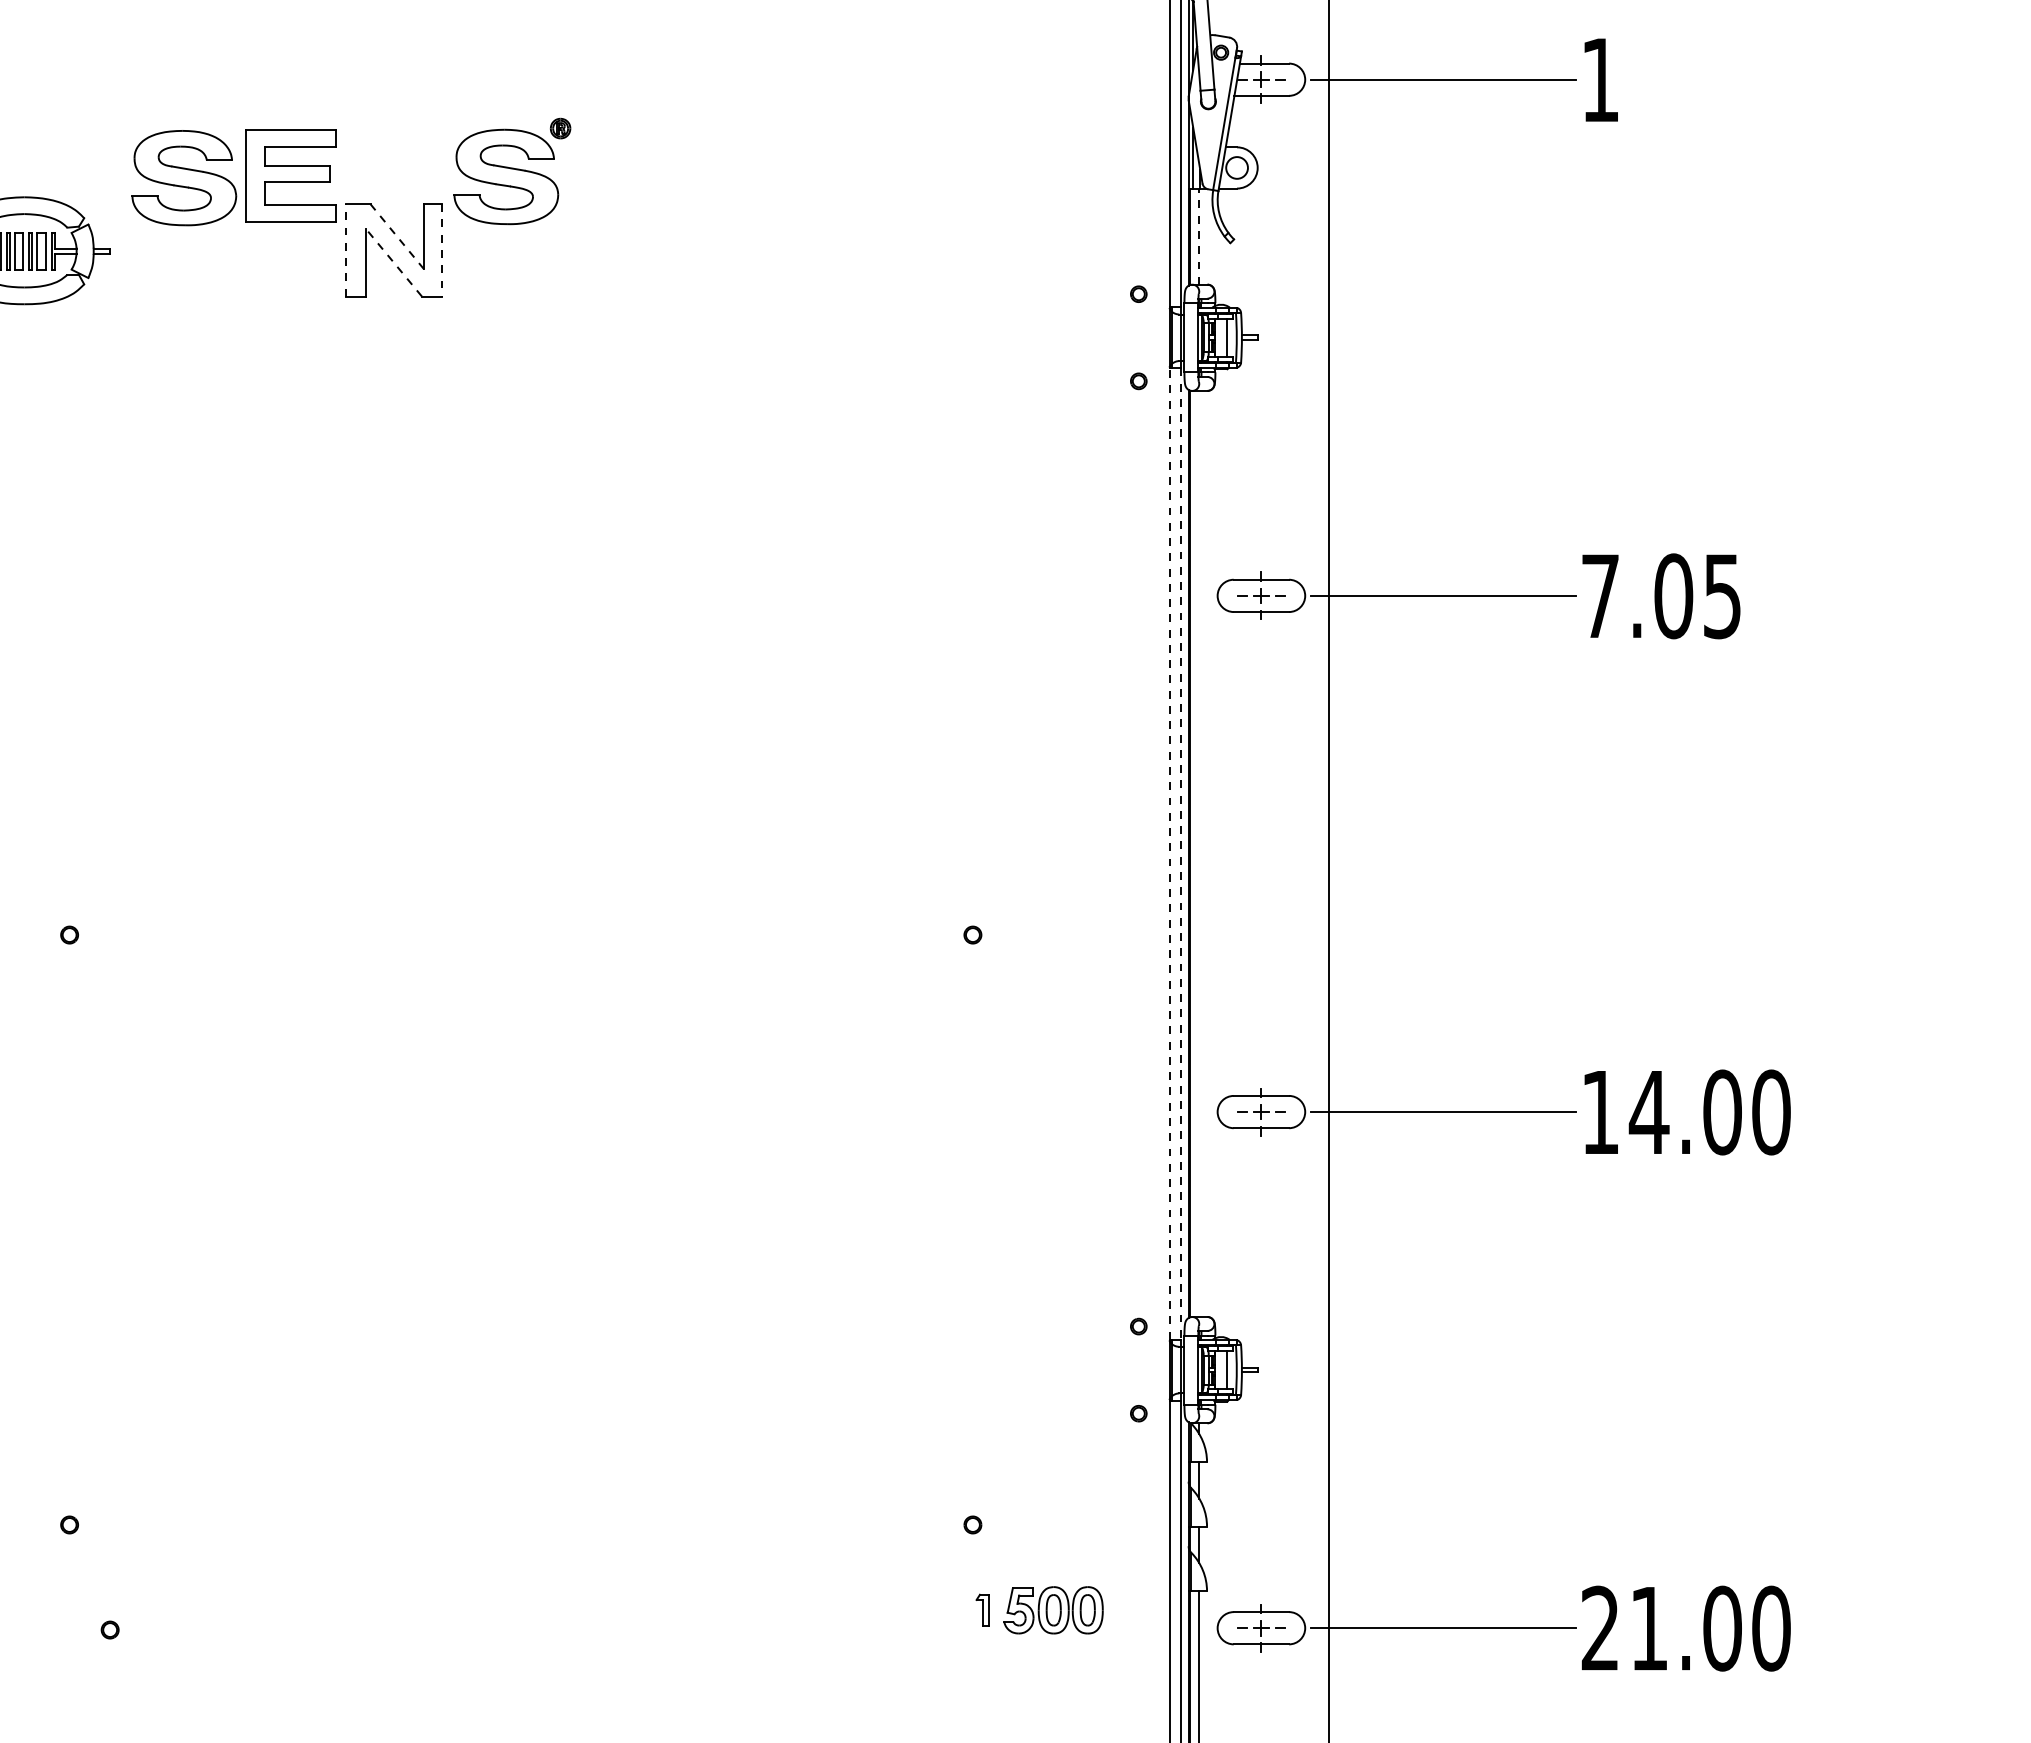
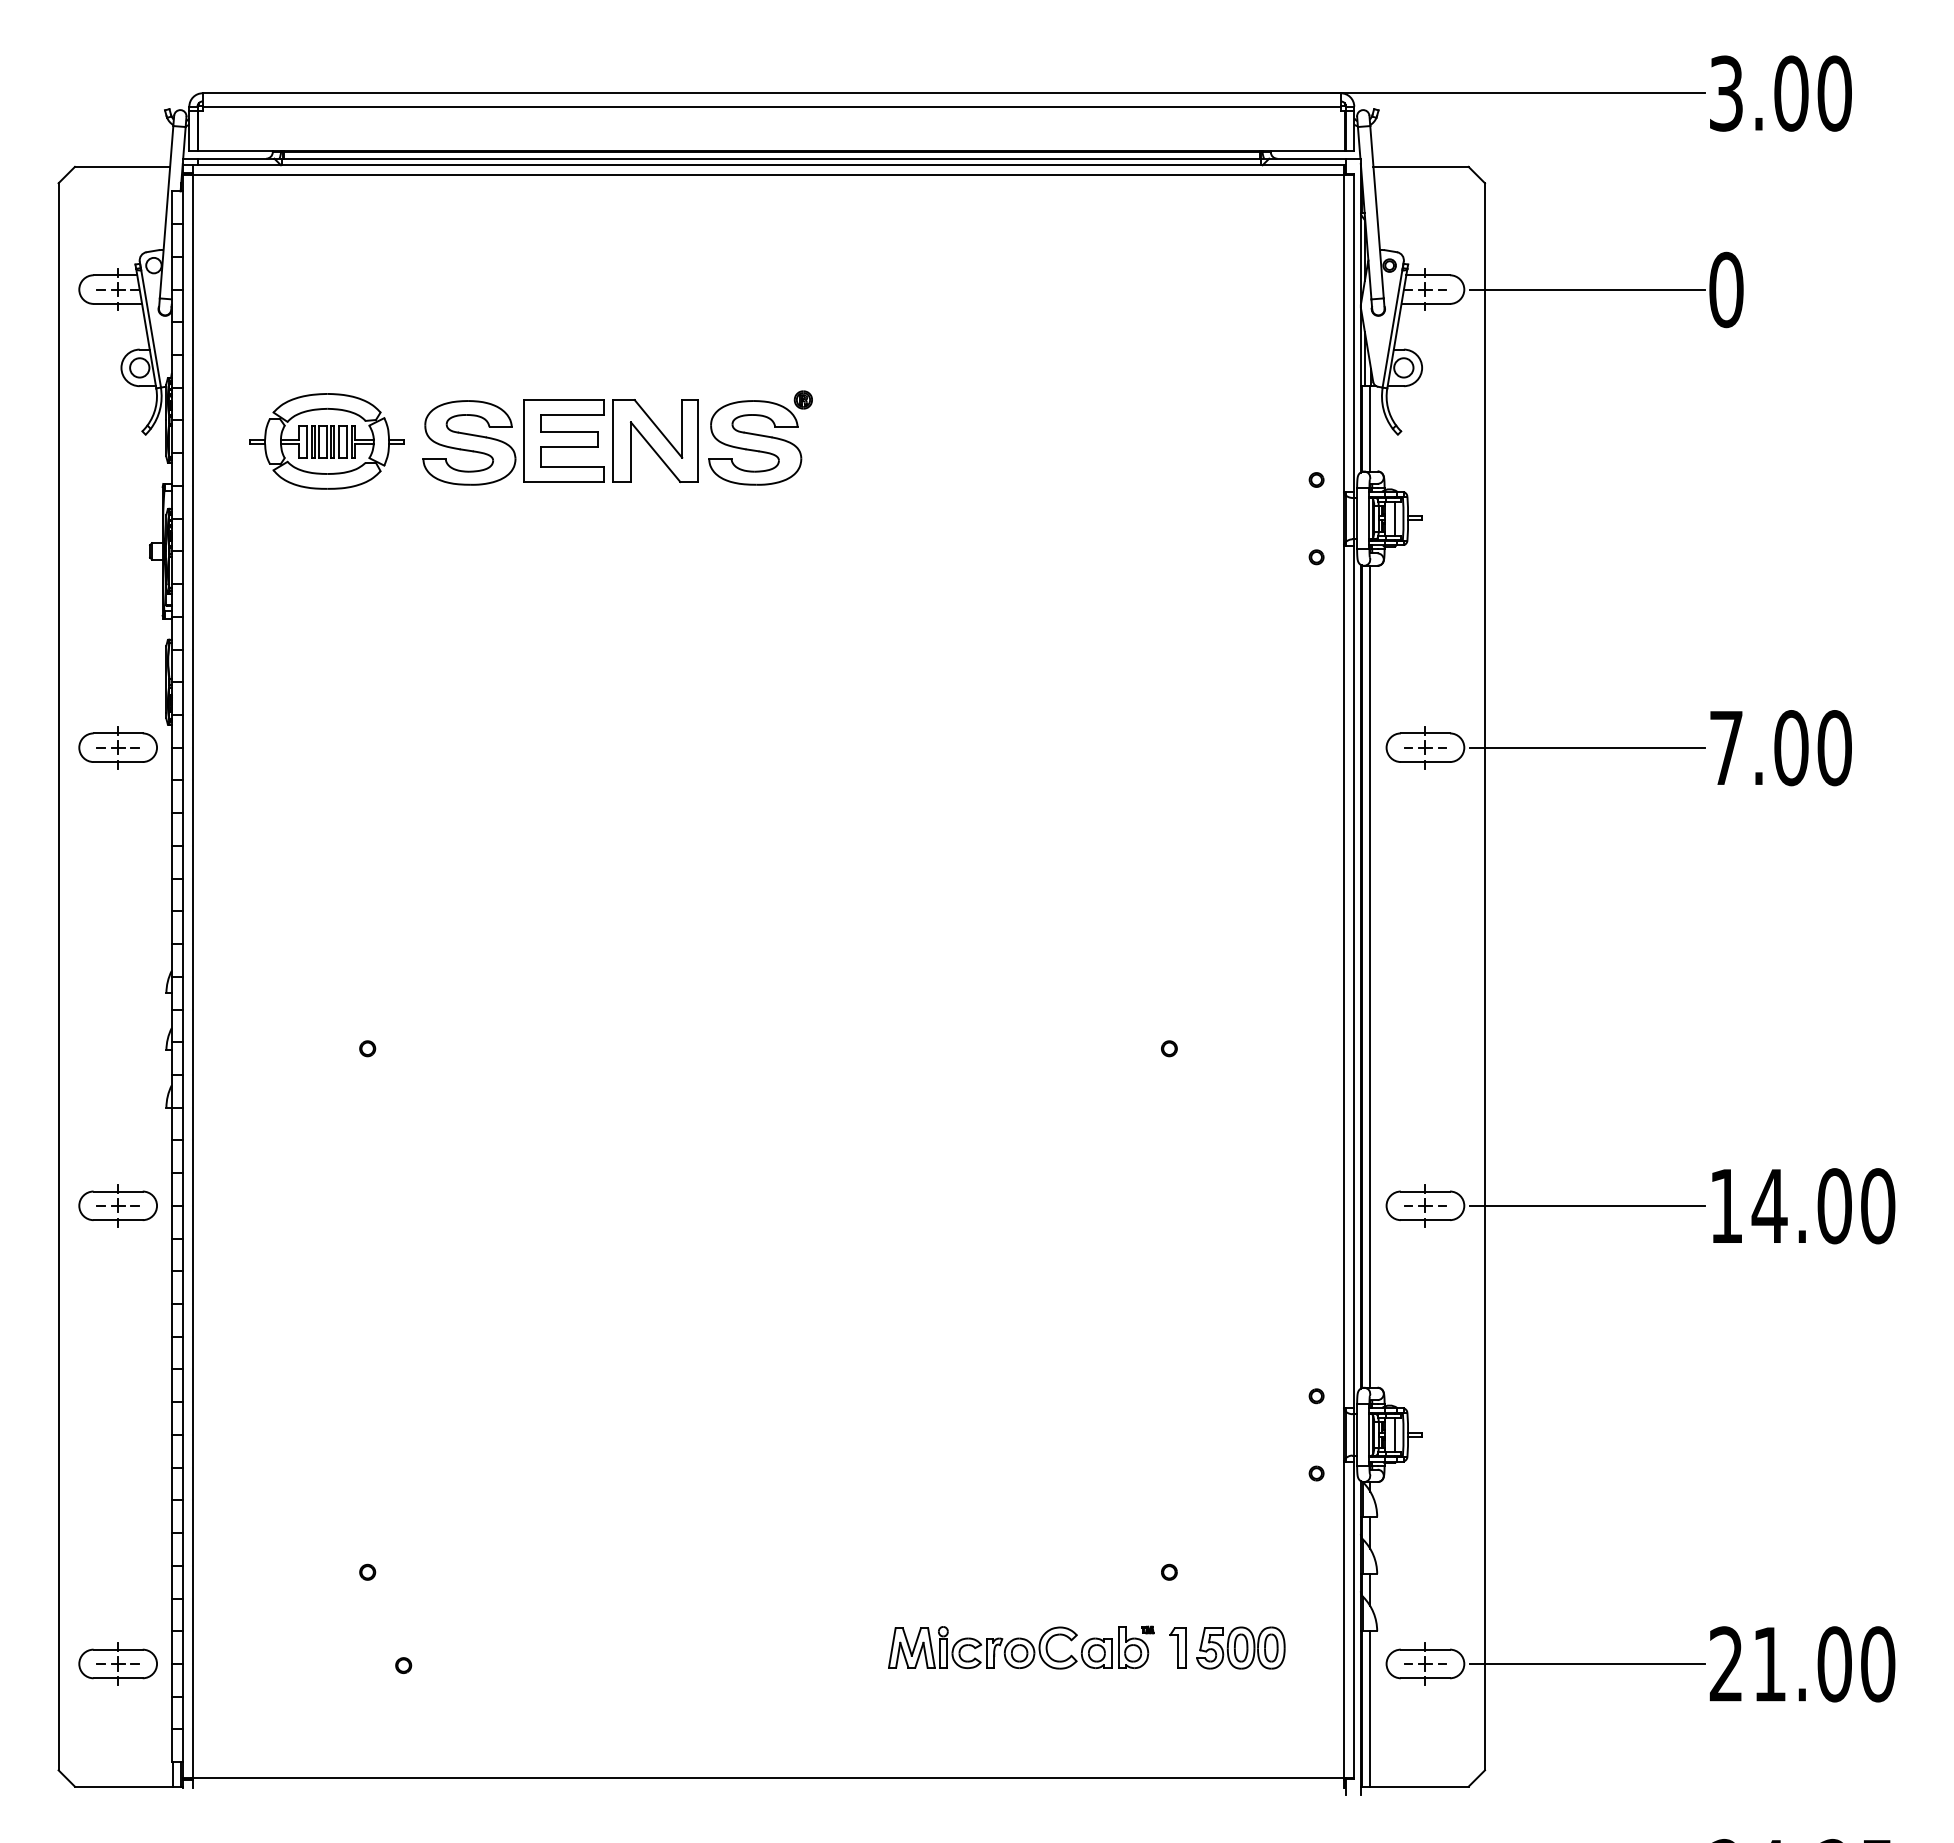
text: (1600, 79) -> (1726, 289), 1 -> 0
part: (512, 170) -> (760, 437), moved
part: (233, 177) -> (513, 442), moved
line: (1199, 236) -> (1370, 428), dashed -> solid
line: (397, 237) -> (658, 429), dashed -> solid
line: (346, 250) -> (613, 441), dashed -> solid
line: (442, 250) -> (698, 441), dashed -> solid
line: (393, 263) -> (655, 452), dashed -> solid
text: (1722, 596) -> (1834, 748), 7.05 -> 7.00
line: (1170, 853) -> (1344, 976), dashed -> solid
line: (1181, 853) -> (1354, 976), dashed -> solid
line: (1199, 853) -> (1370, 976), added
part: (806, 1609) -> (1021, 1647), added
part: (982, 1609) -> (1177, 1647), size x1.43

